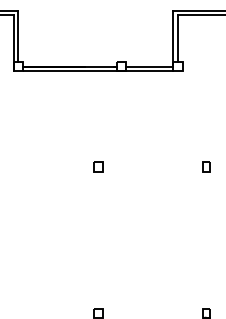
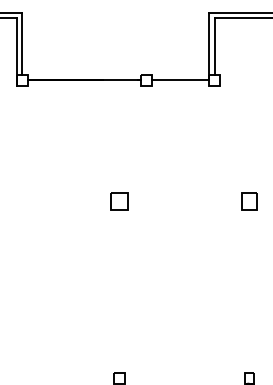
line: (98, 71) -> (118, 86), removed
part: (98, 166) -> (118, 200), size x1.6
part: (206, 166) -> (249, 200), size x1.6

